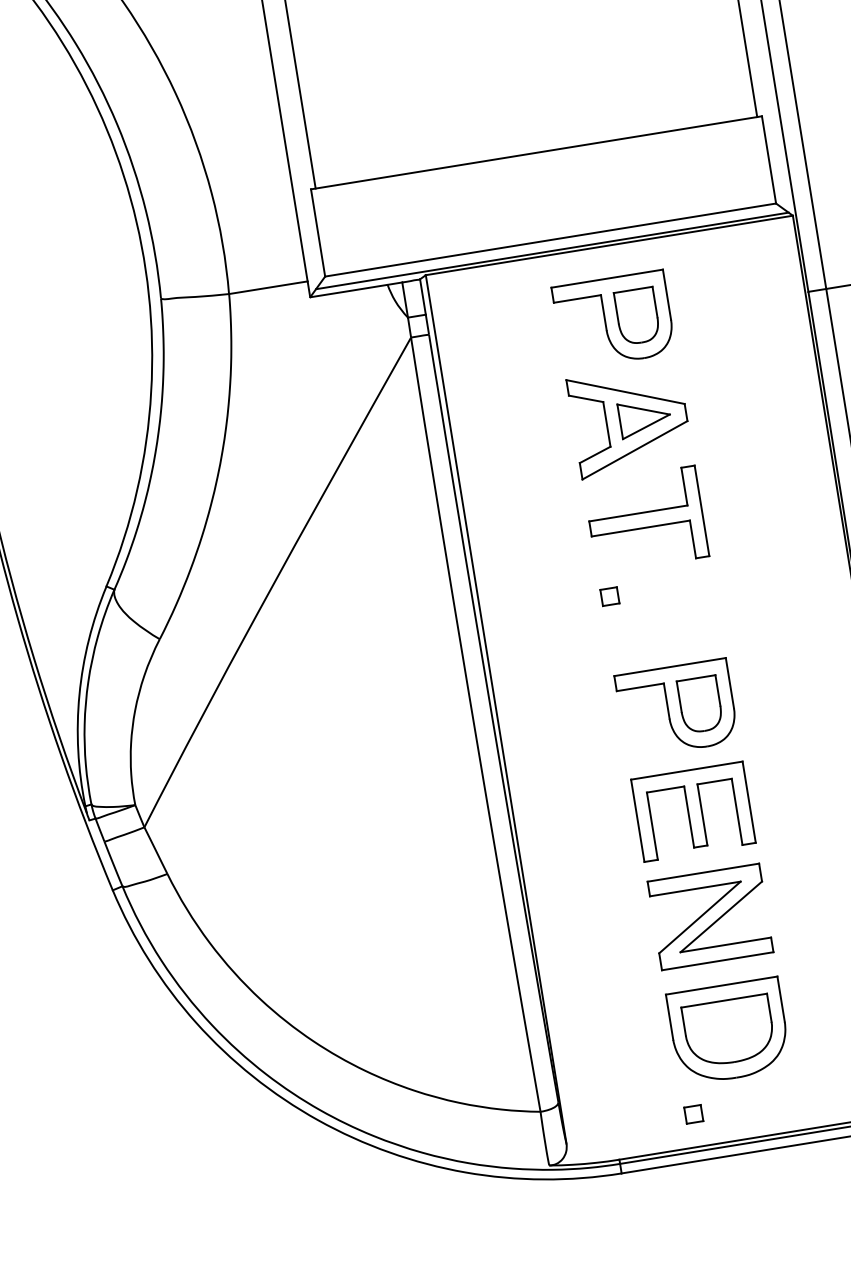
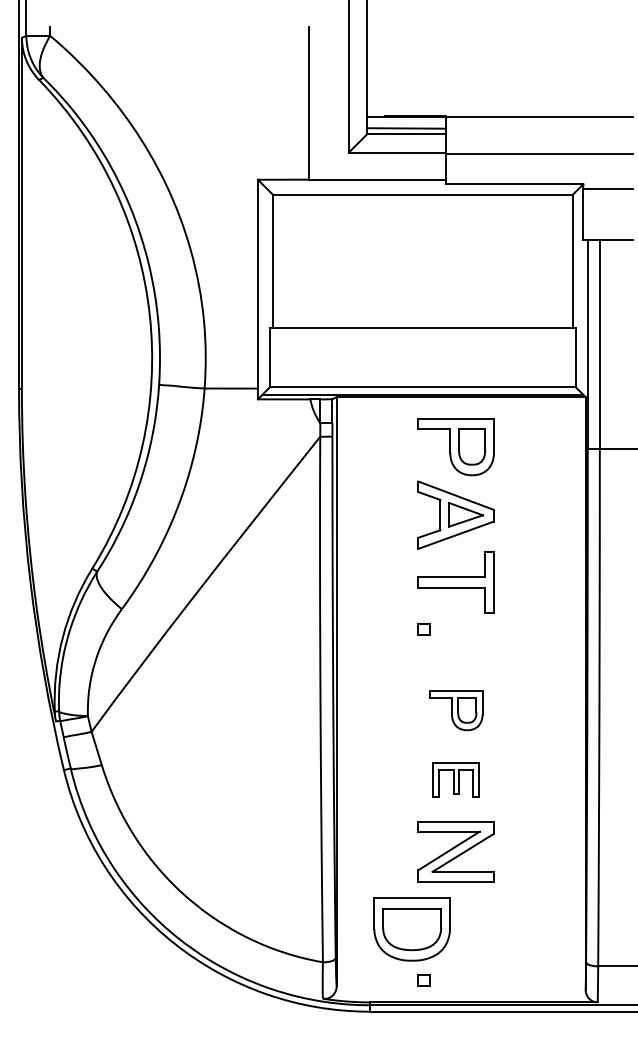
part: (675, 708) -> (455, 710), size x0.7
part: (692, 810) -> (455, 779), size x0.6
part: (728, 1031) -> (411, 929), moved

